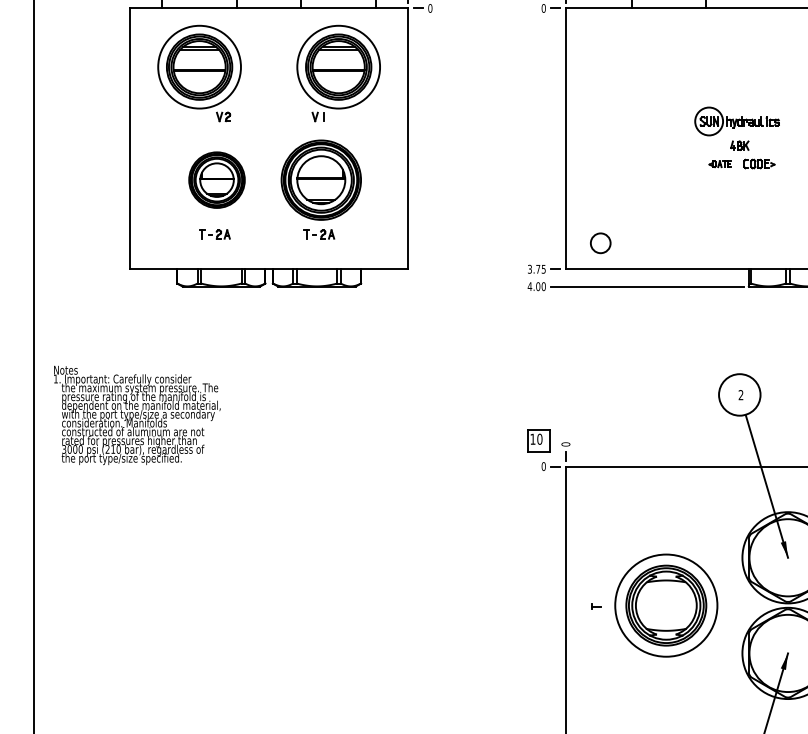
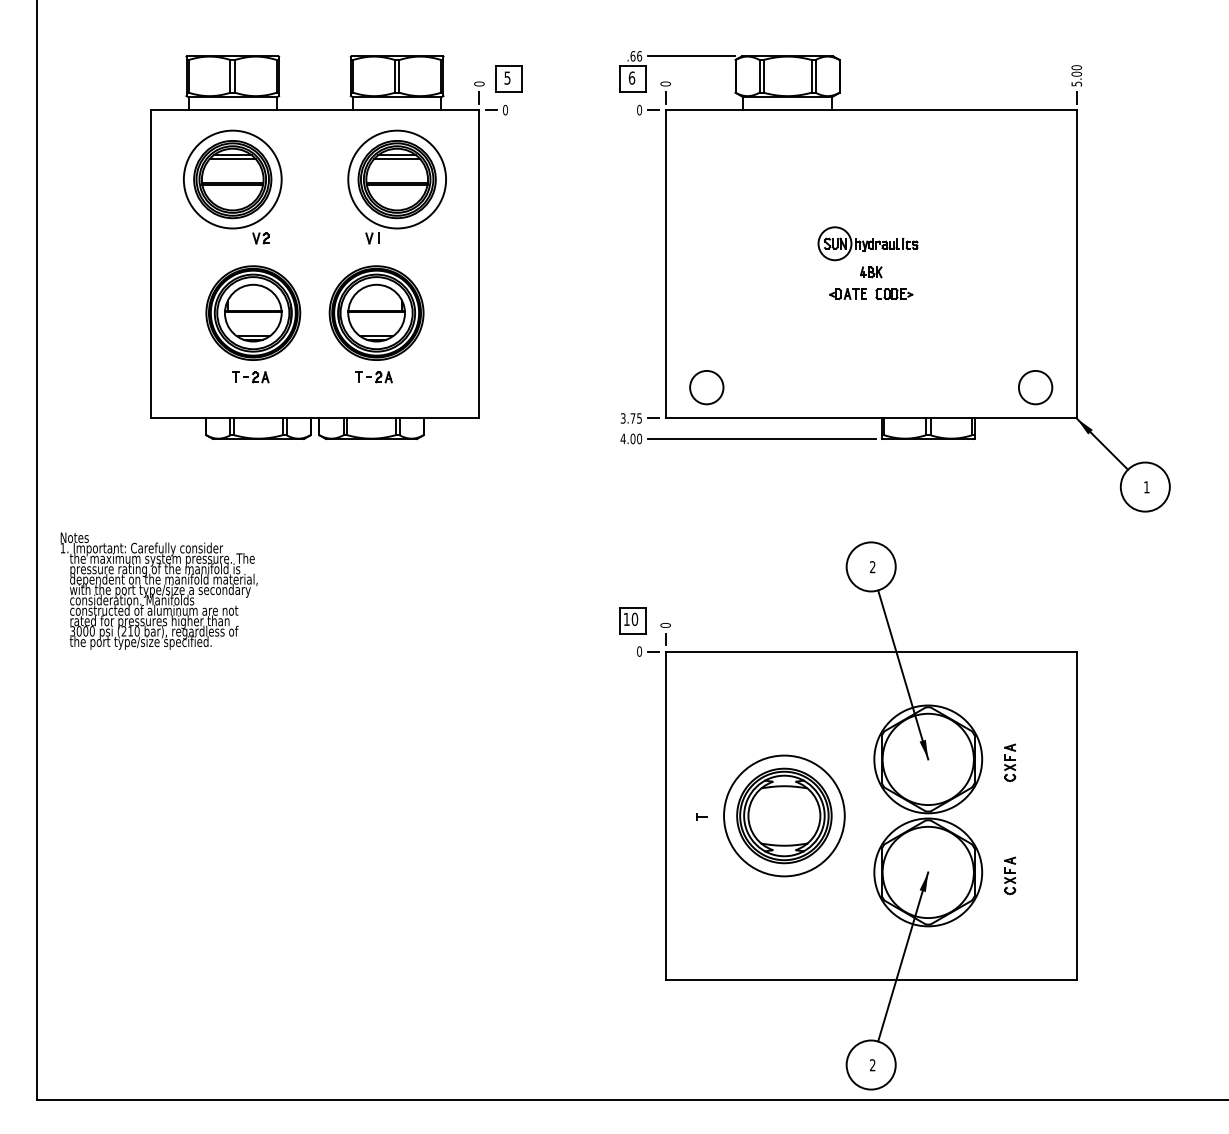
part: (719, 164) -> (847, 294), size x1.43
part: (217, 179) -> (253, 312), size x1.43
circle: (600, 243) -> (706, 387), size x1.43

